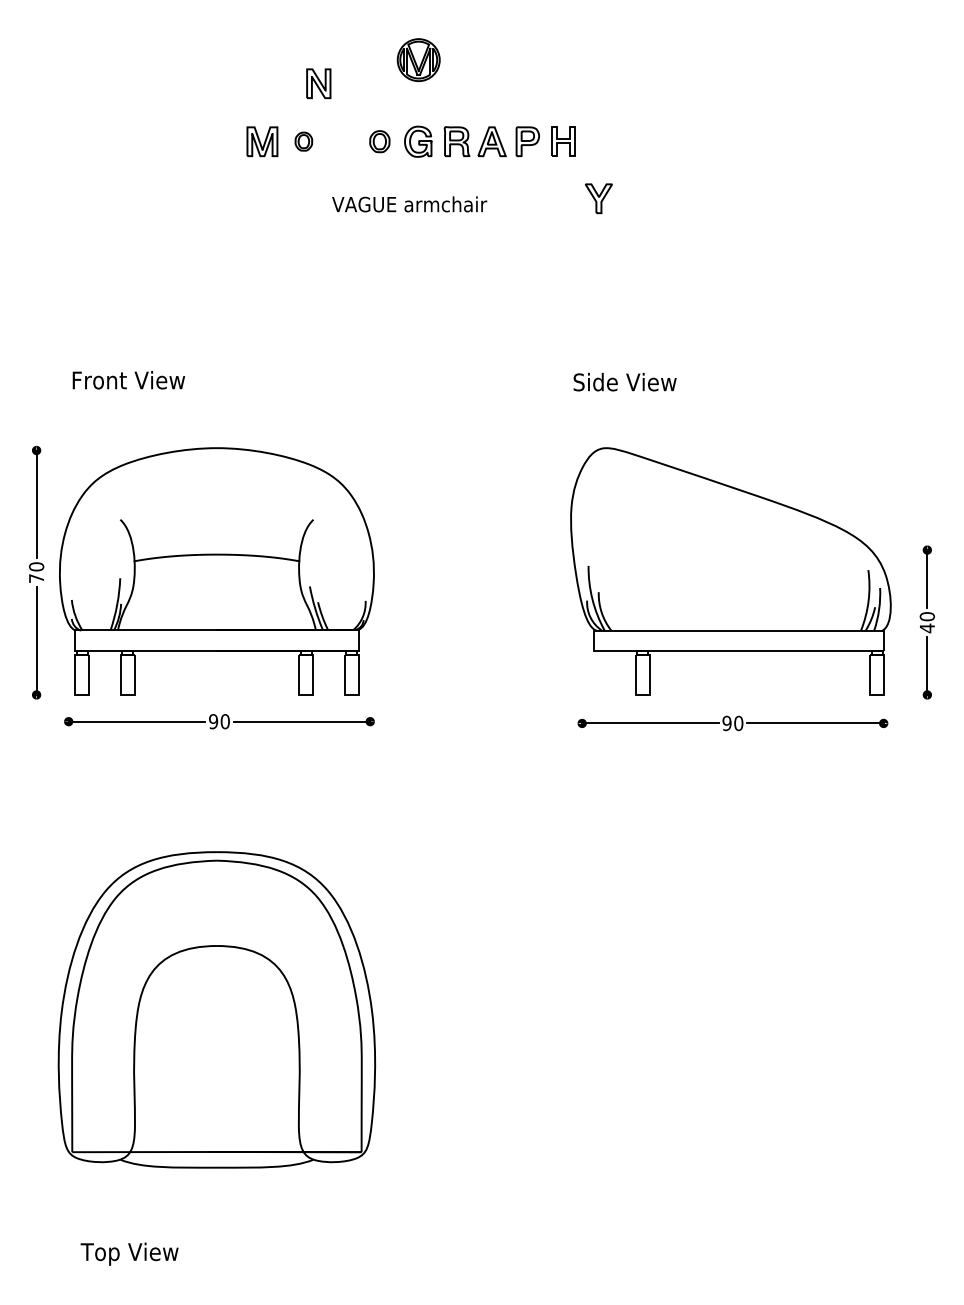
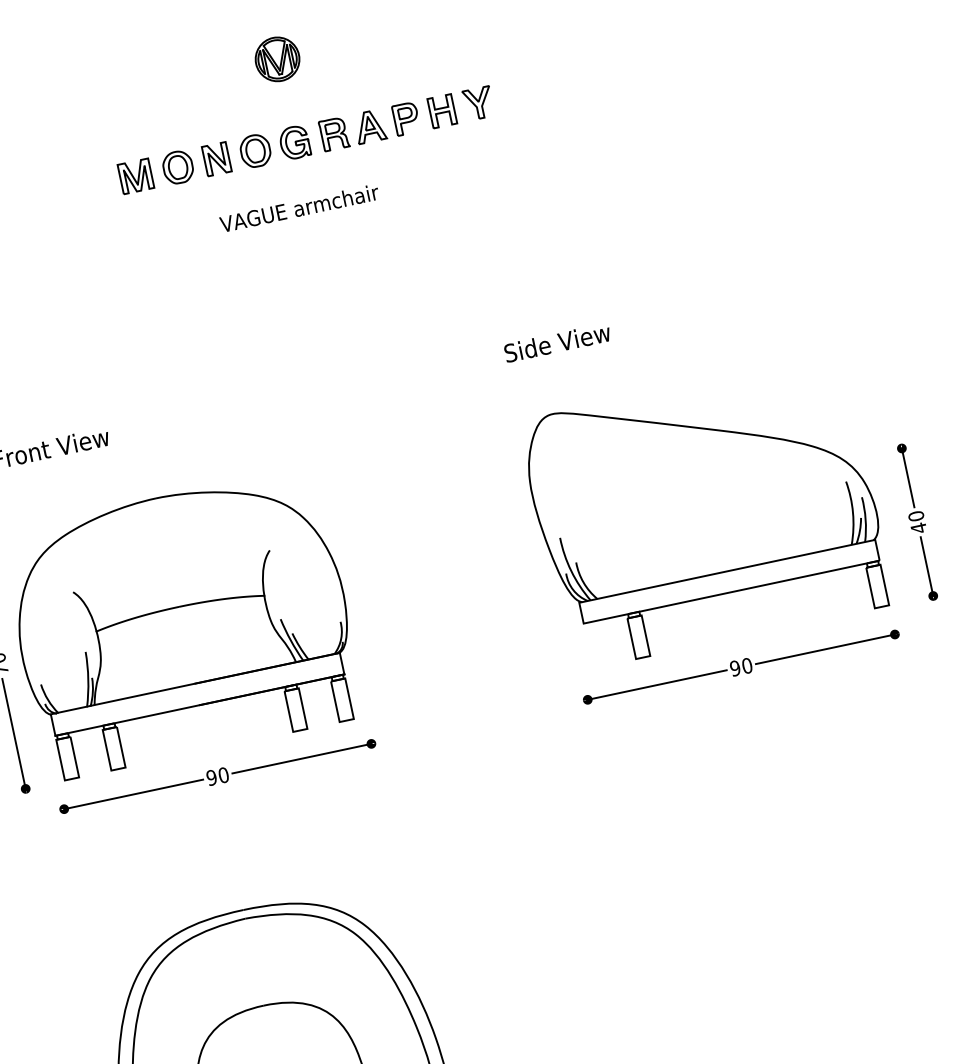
part: (318, 83) -> (216, 159), moved
part: (303, 141) -> (177, 167), size x1.67
part: (379, 141) -> (255, 150), size x1.43
part: (598, 198) -> (478, 103), moved

